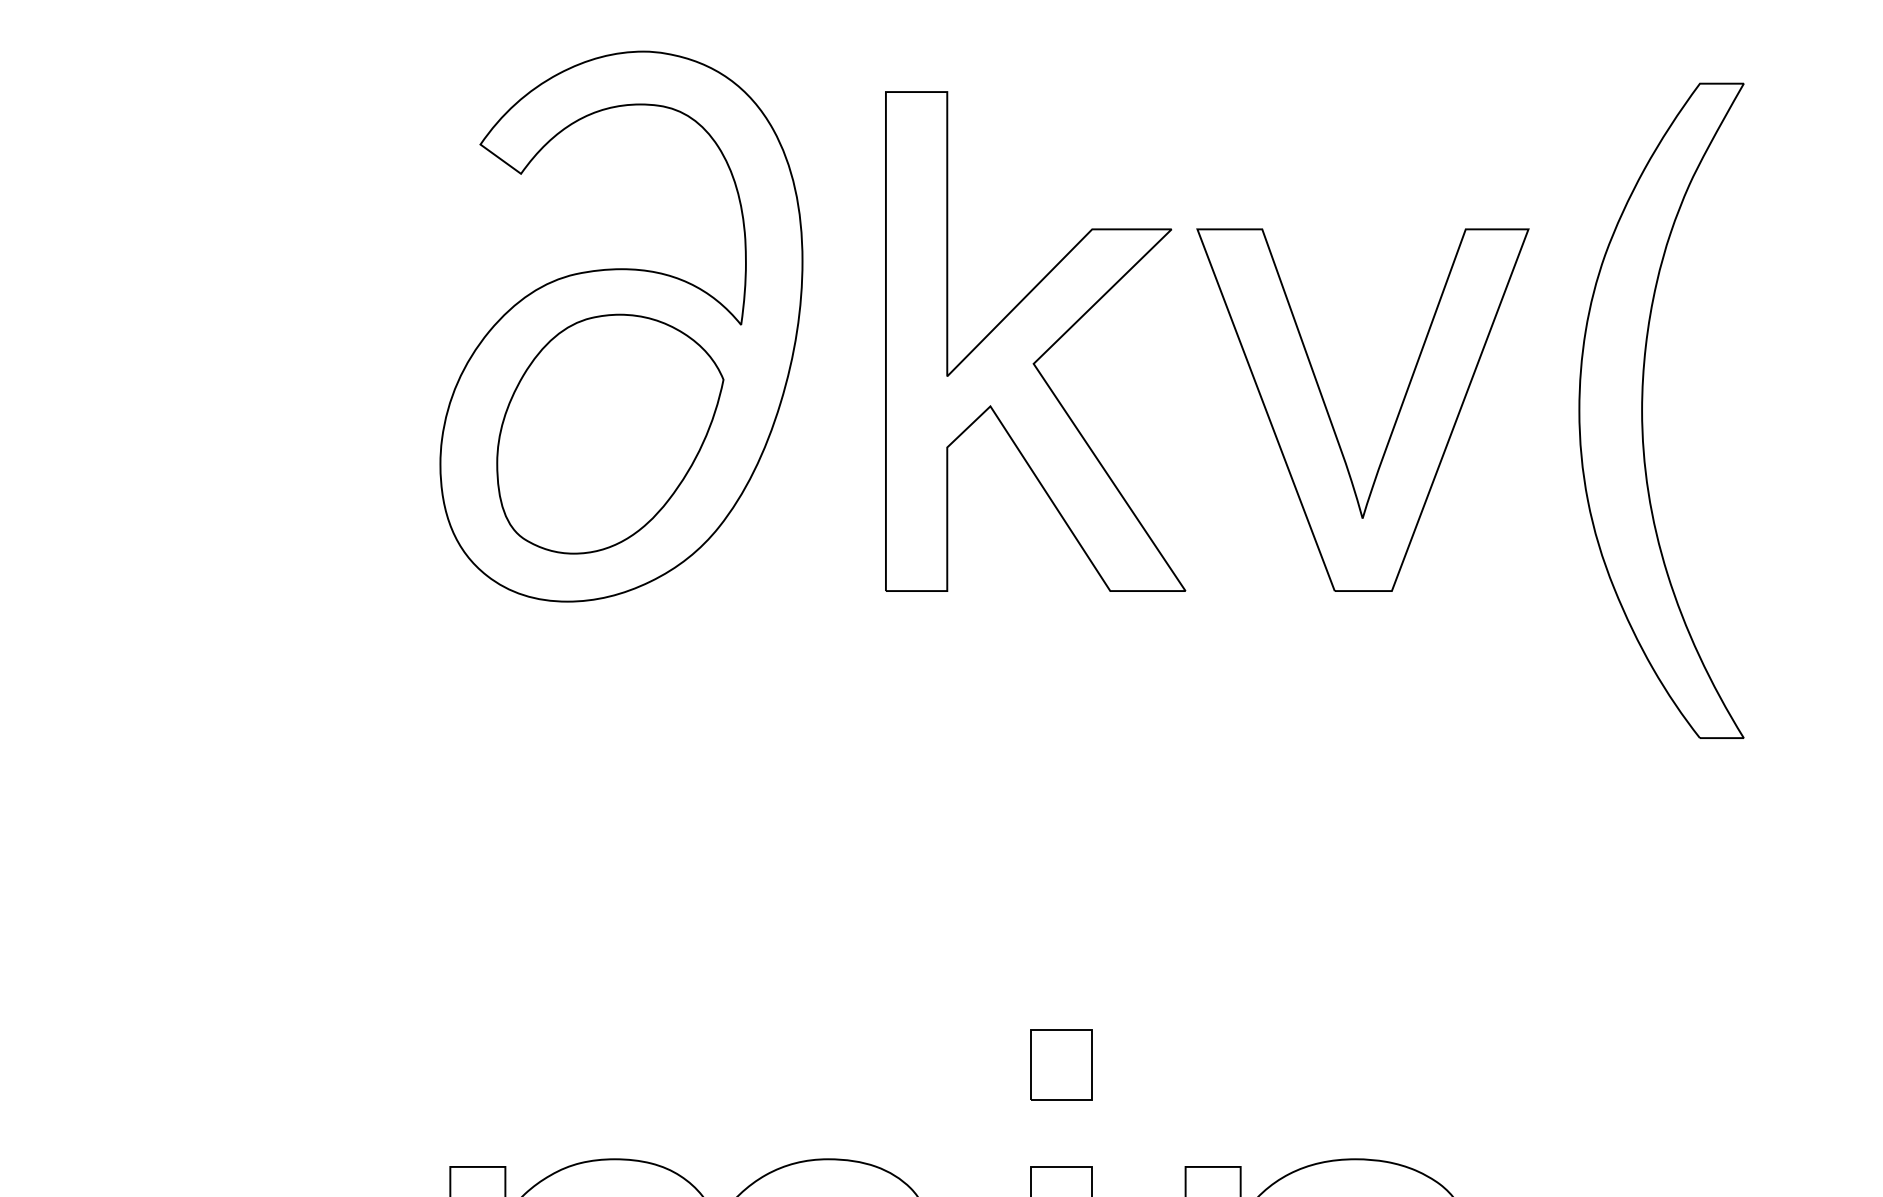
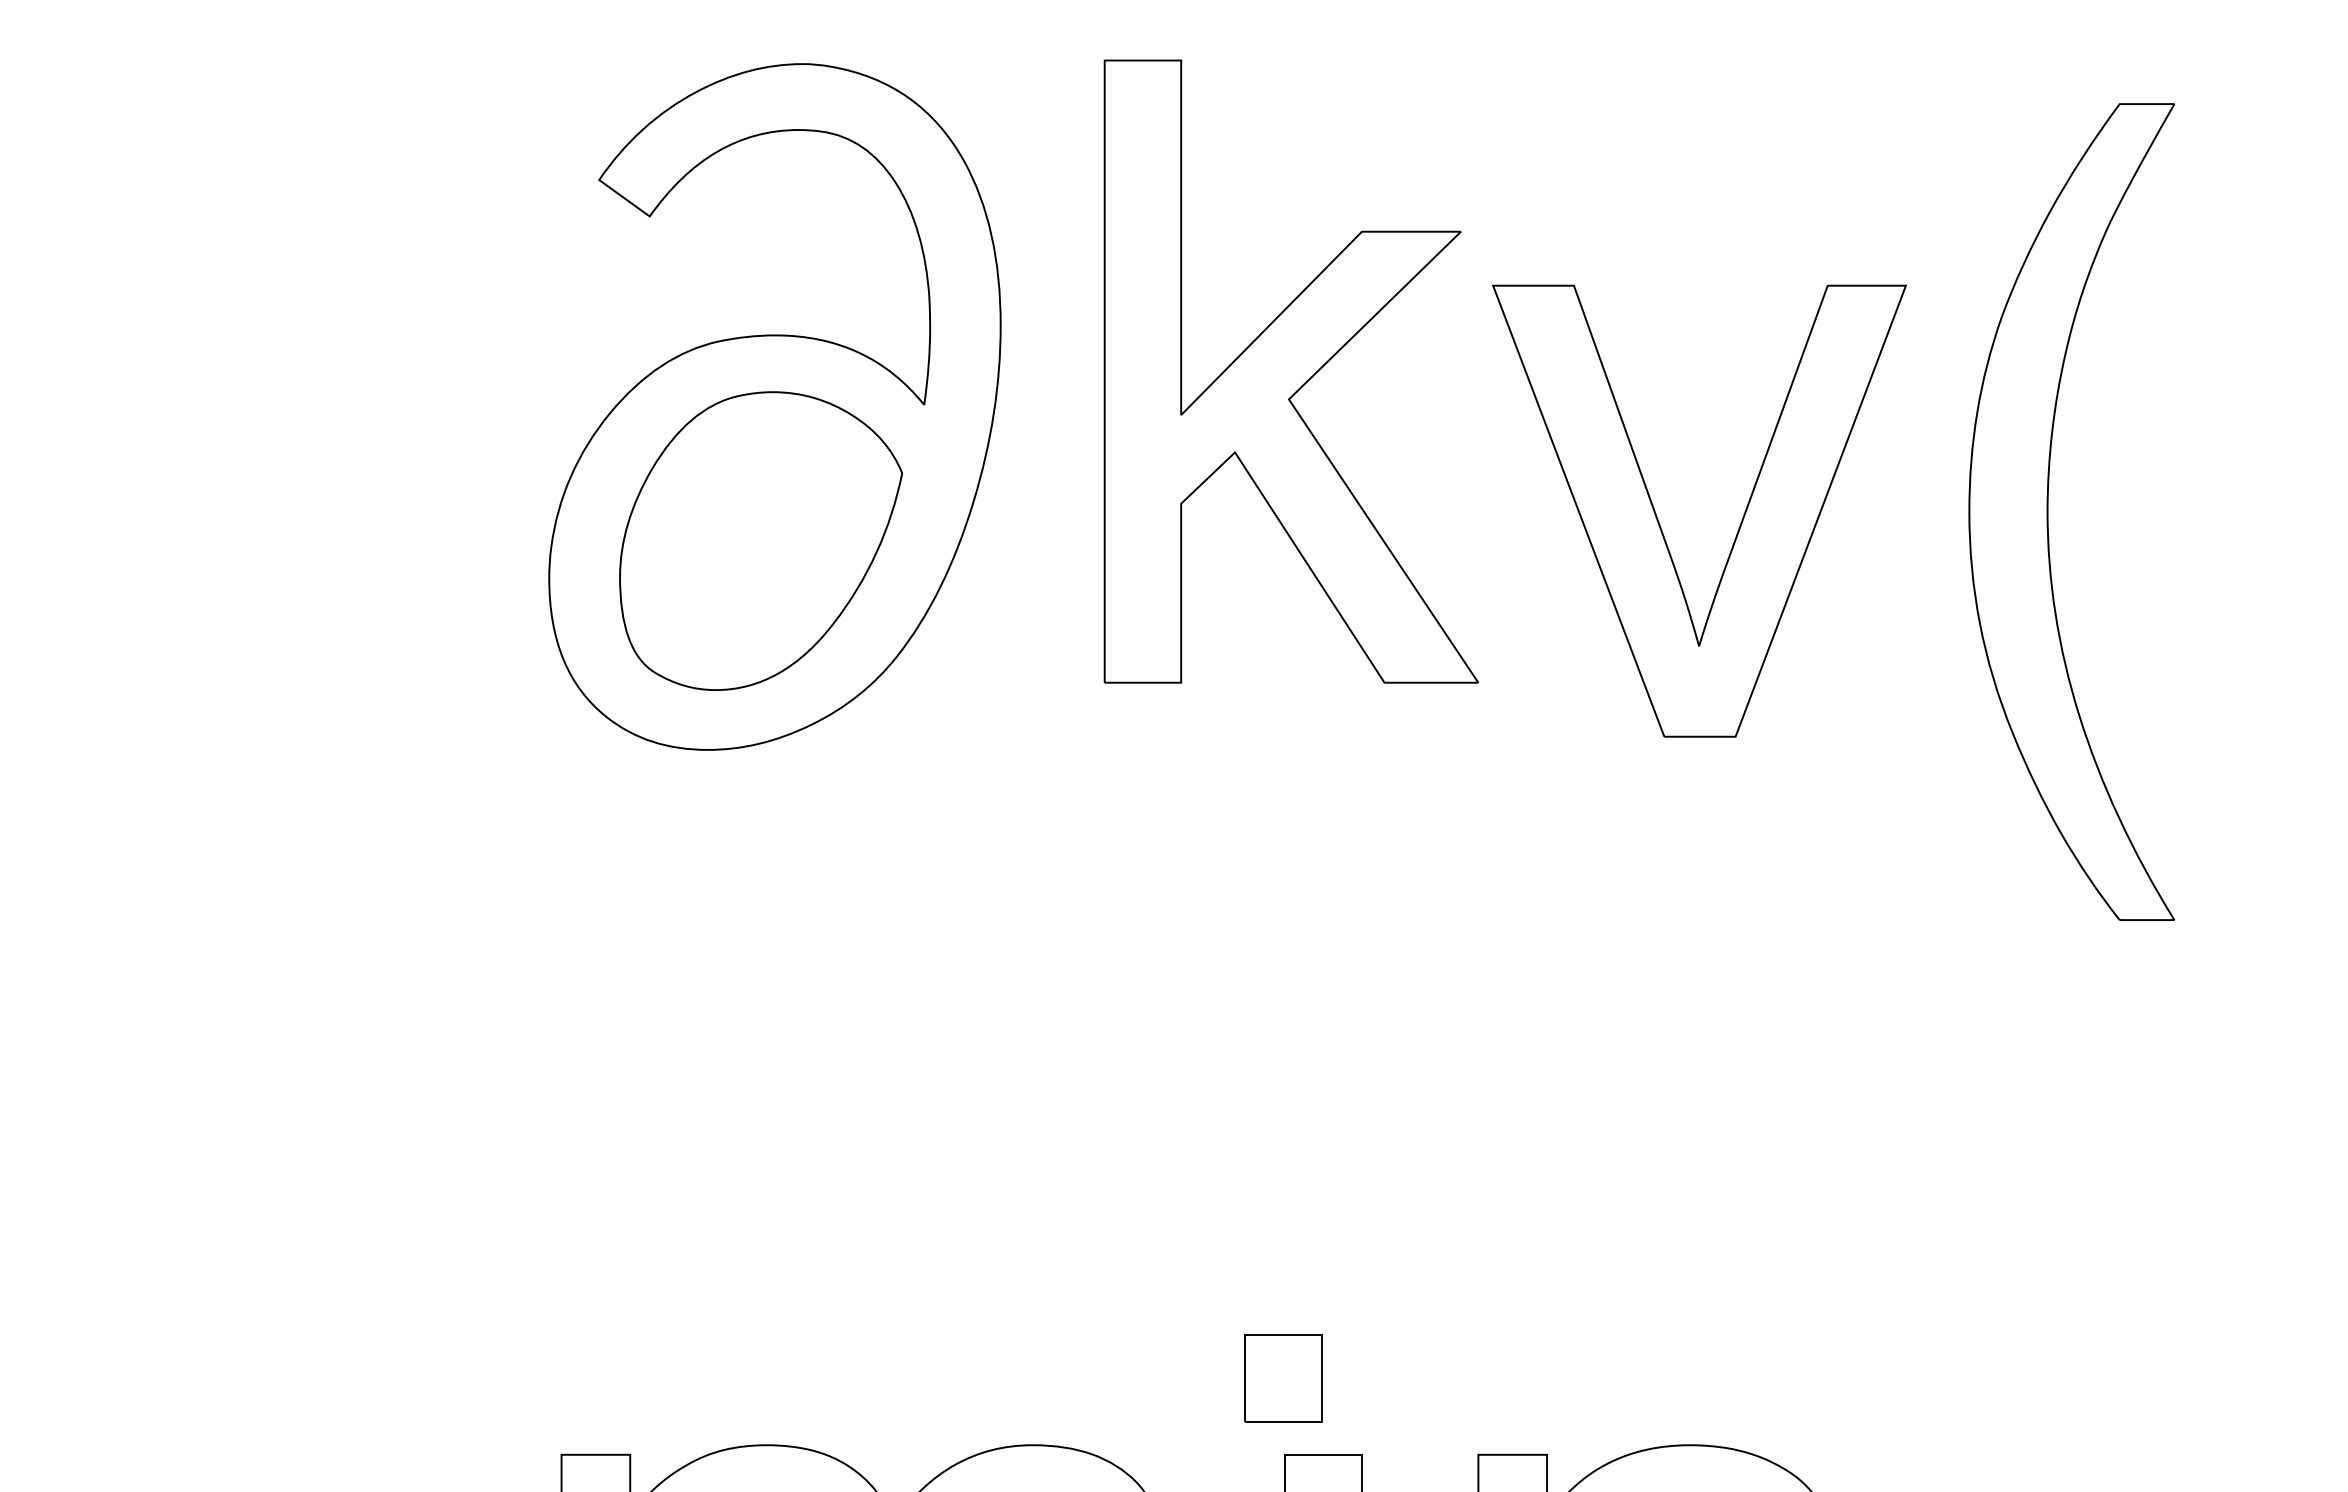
part: (1034, 341) -> (1290, 371), moved
part: (1061, 1064) -> (1283, 1378), moved

